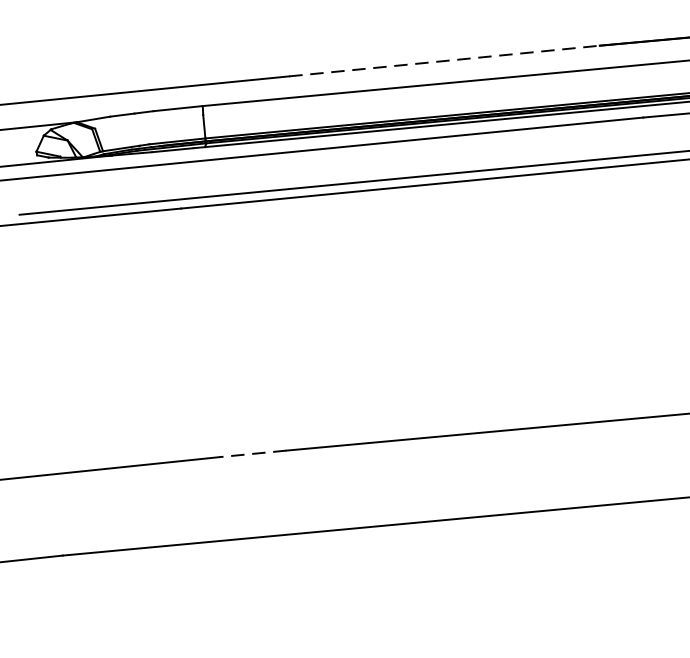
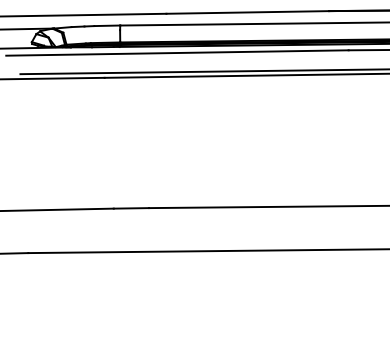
line: (445, 61) -> (248, 12), dashed -> solid
line: (253, 454) -> (131, 208), dashed -> solid

